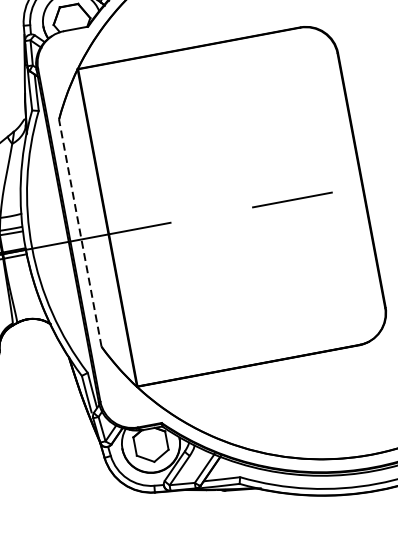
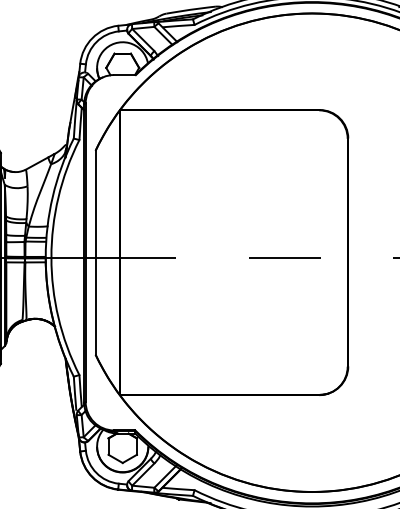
line: (80, 232) -> (95, 252), dashed -> solid

